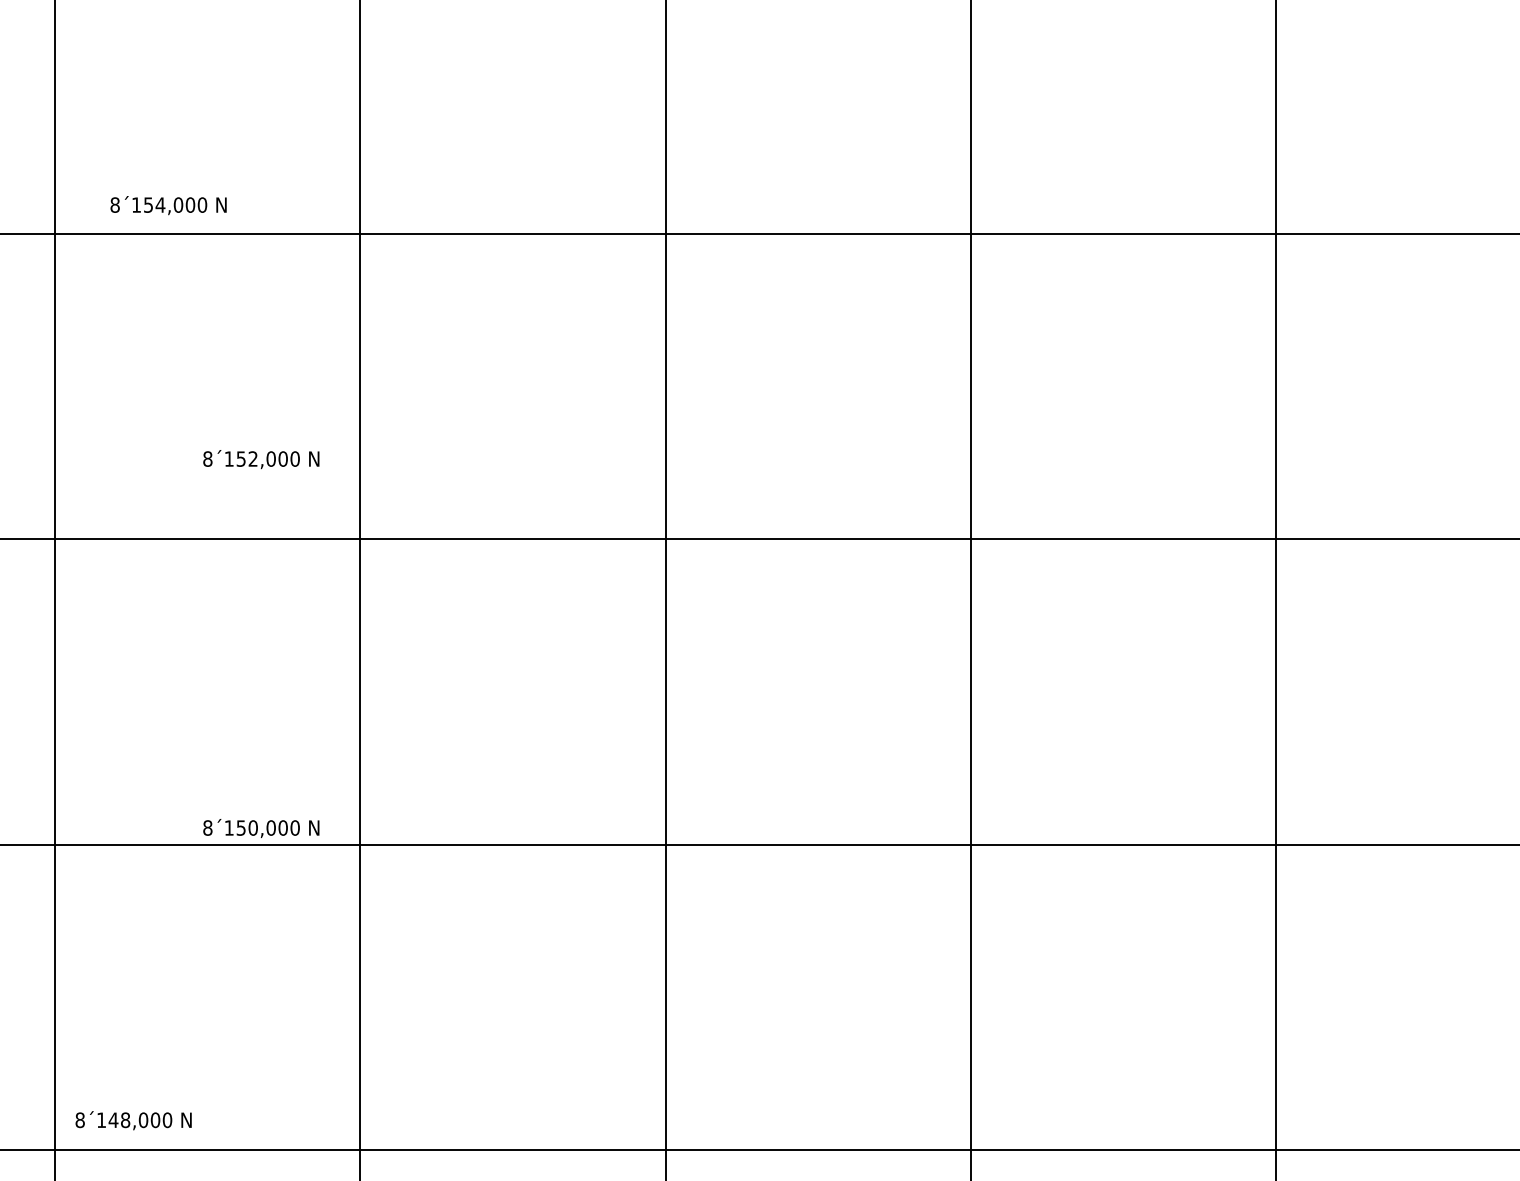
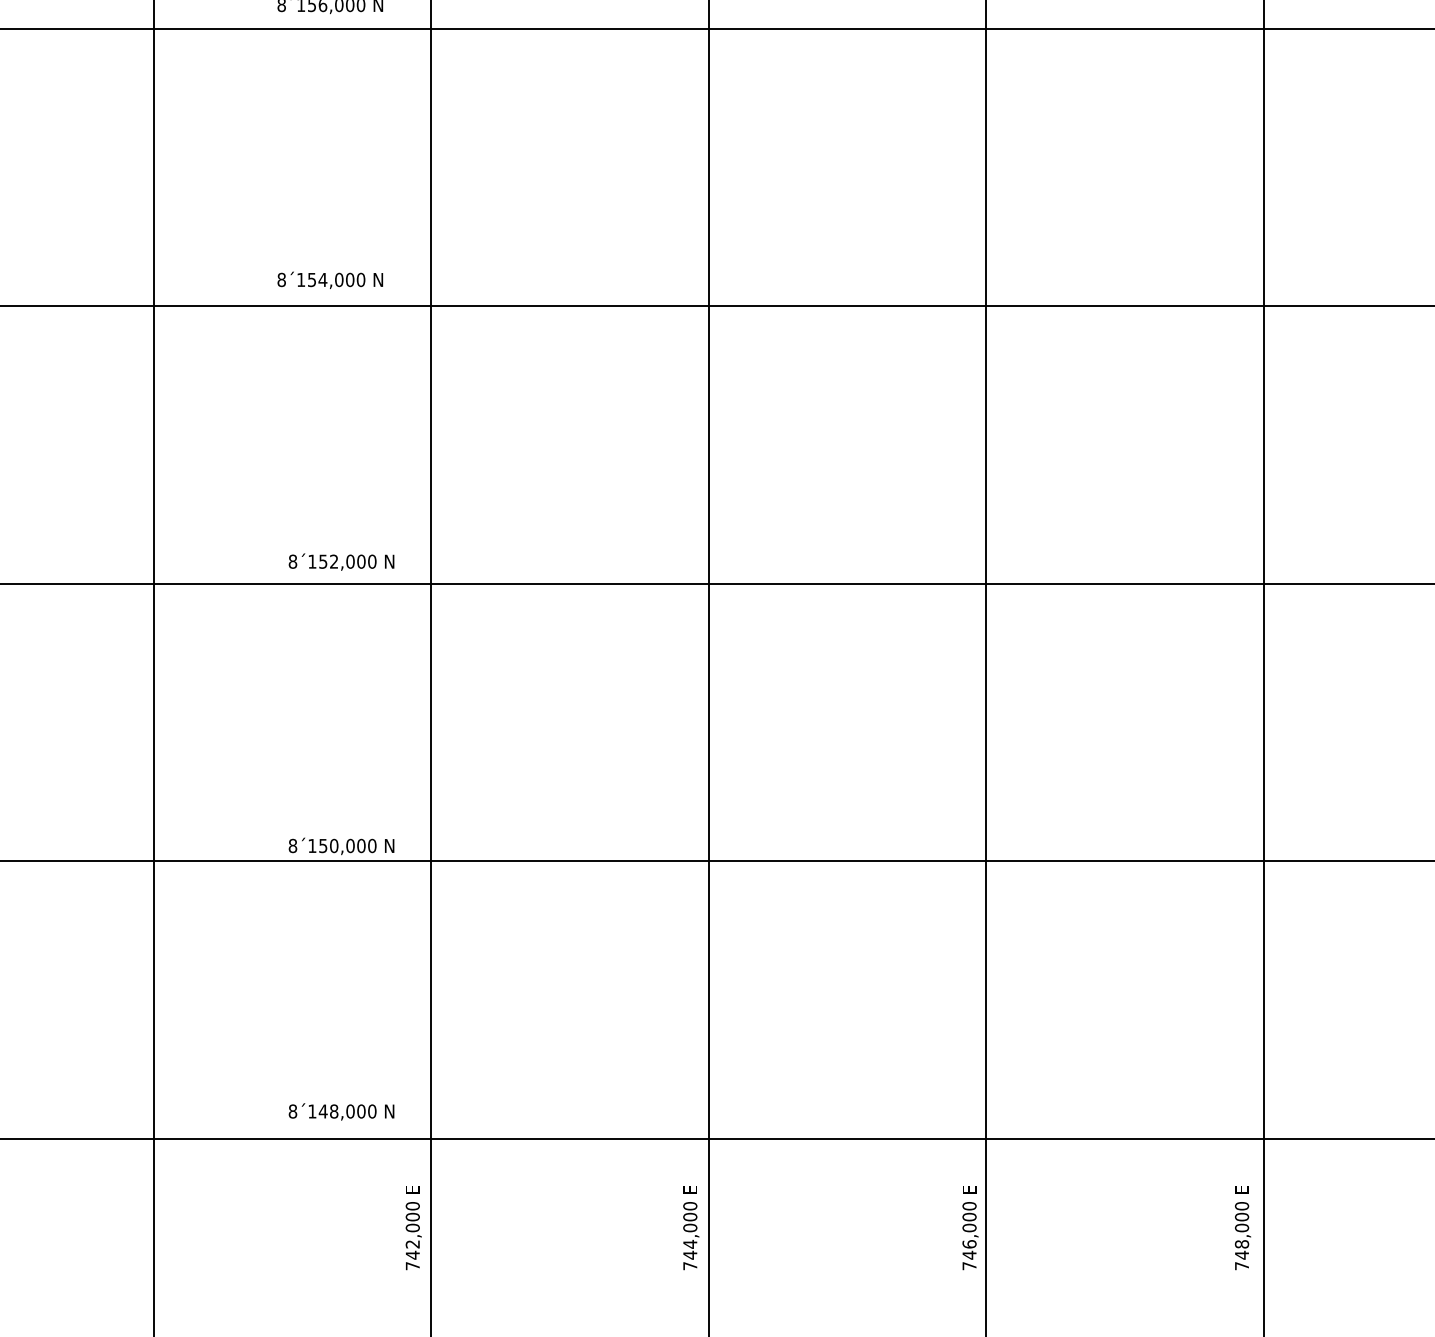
text: (168, 204) -> (330, 279), moved
text: (261, 458) -> (341, 561), moved
text: (133, 1120) -> (341, 1111), moved

